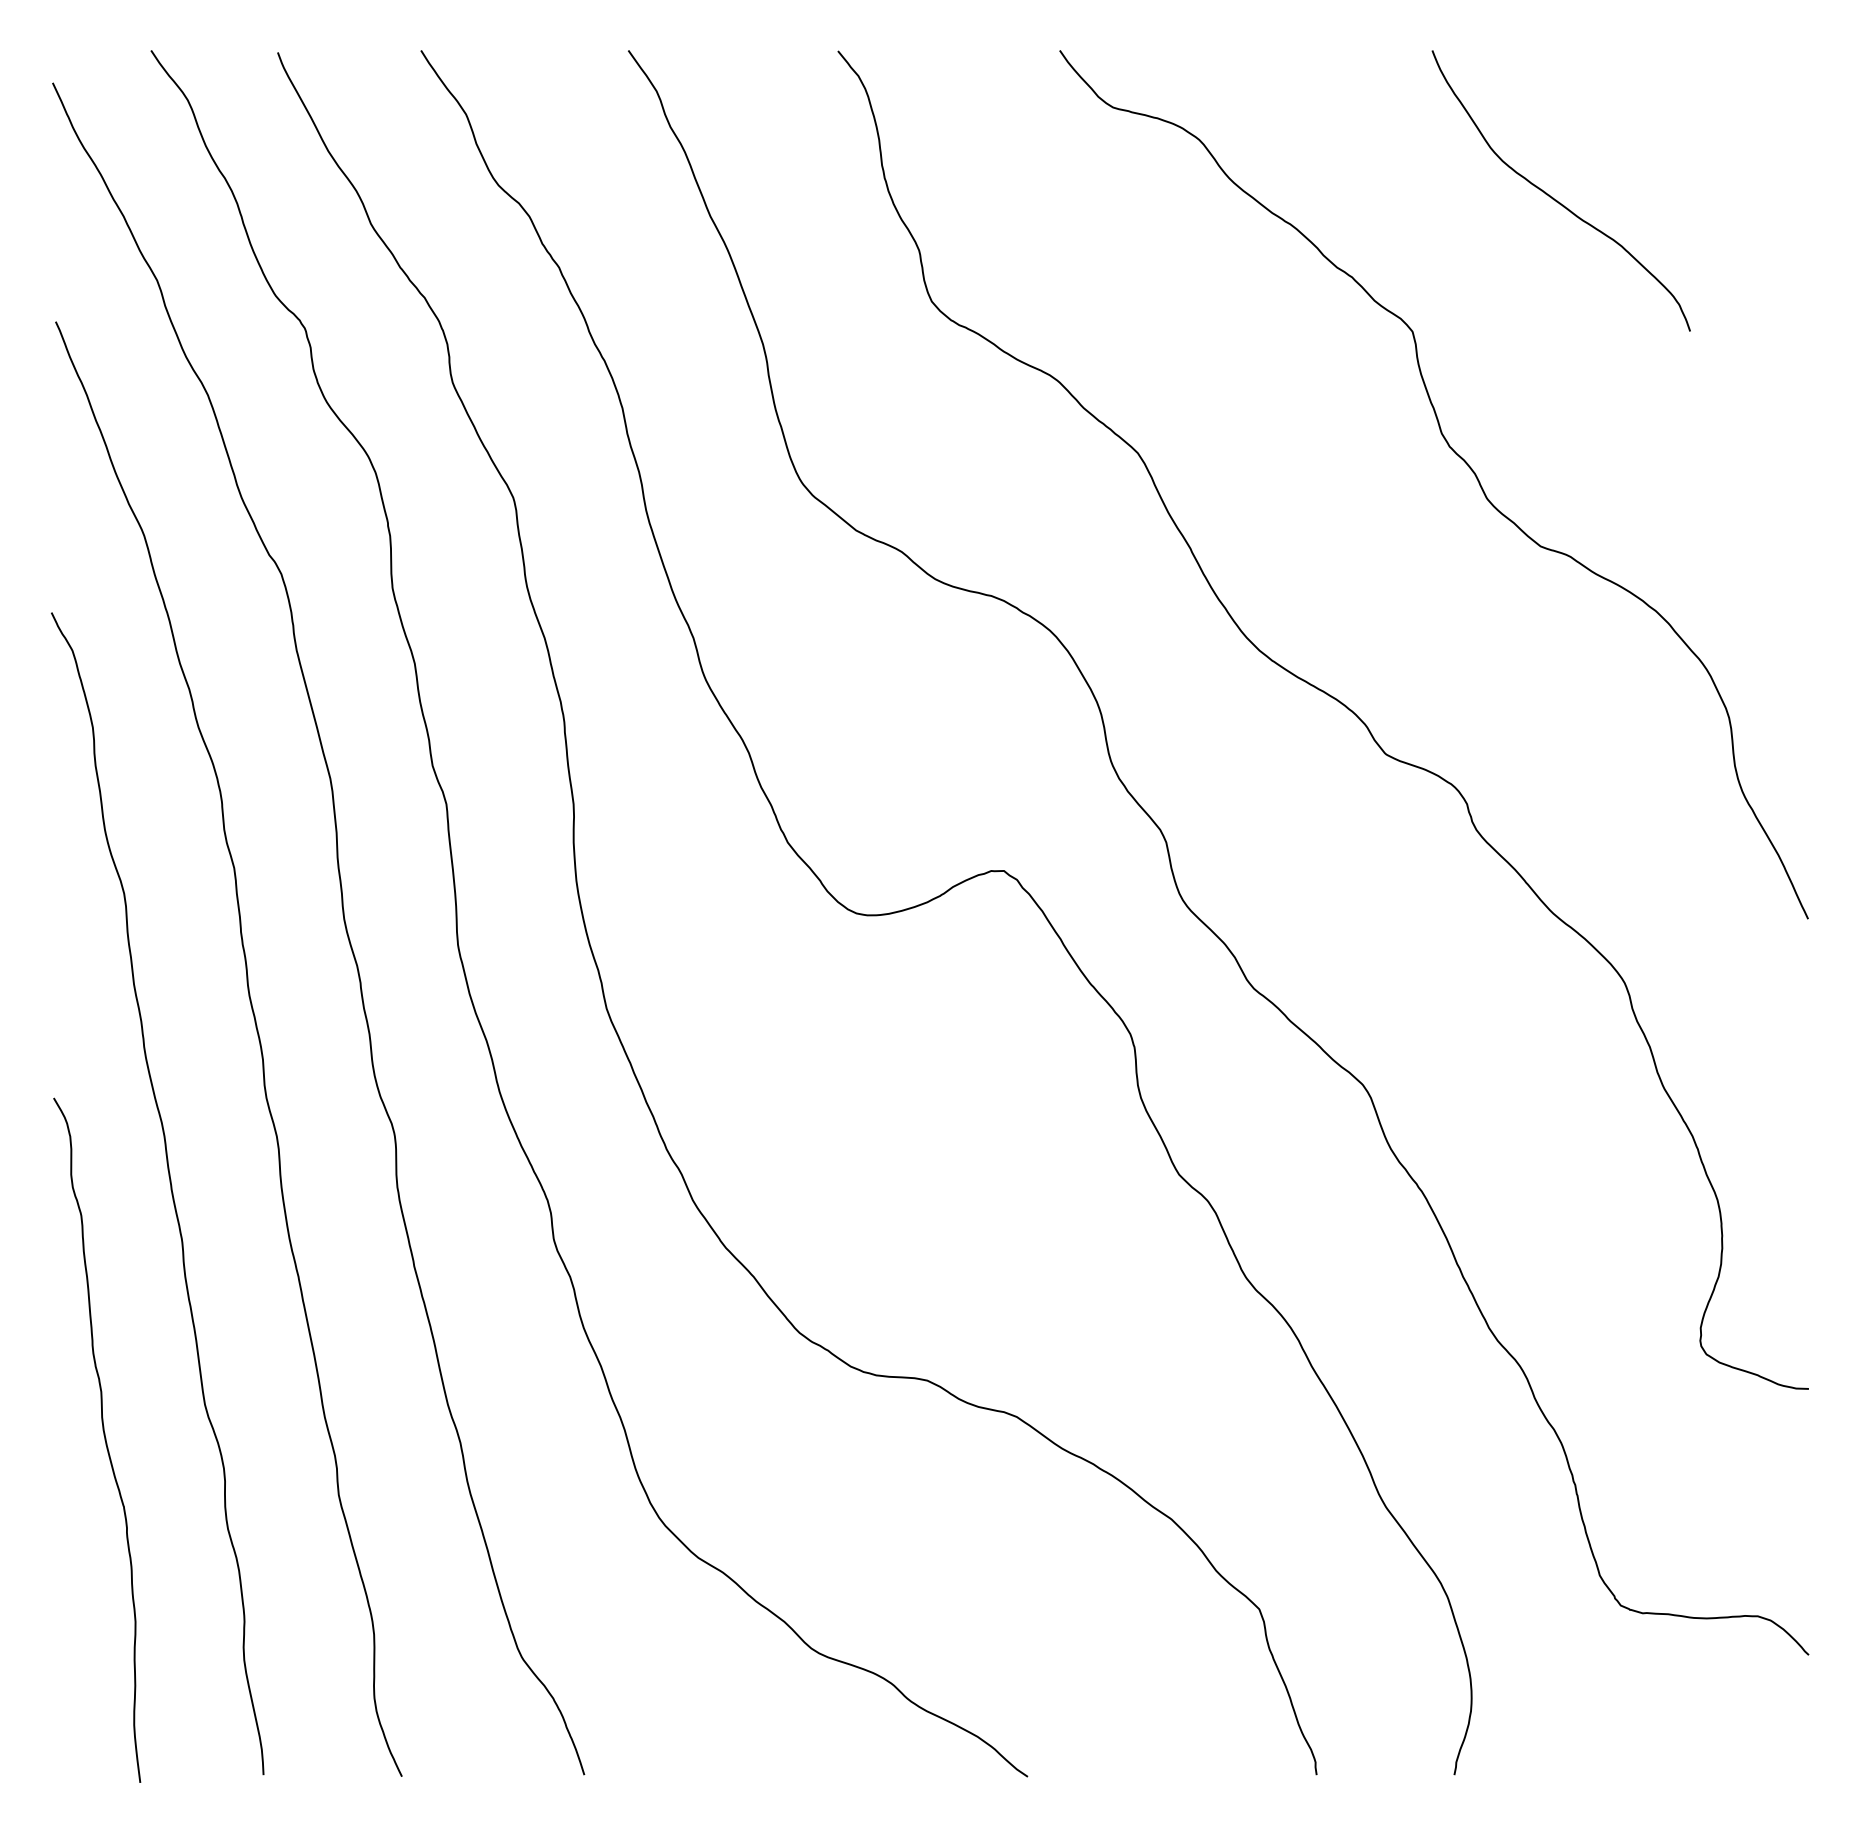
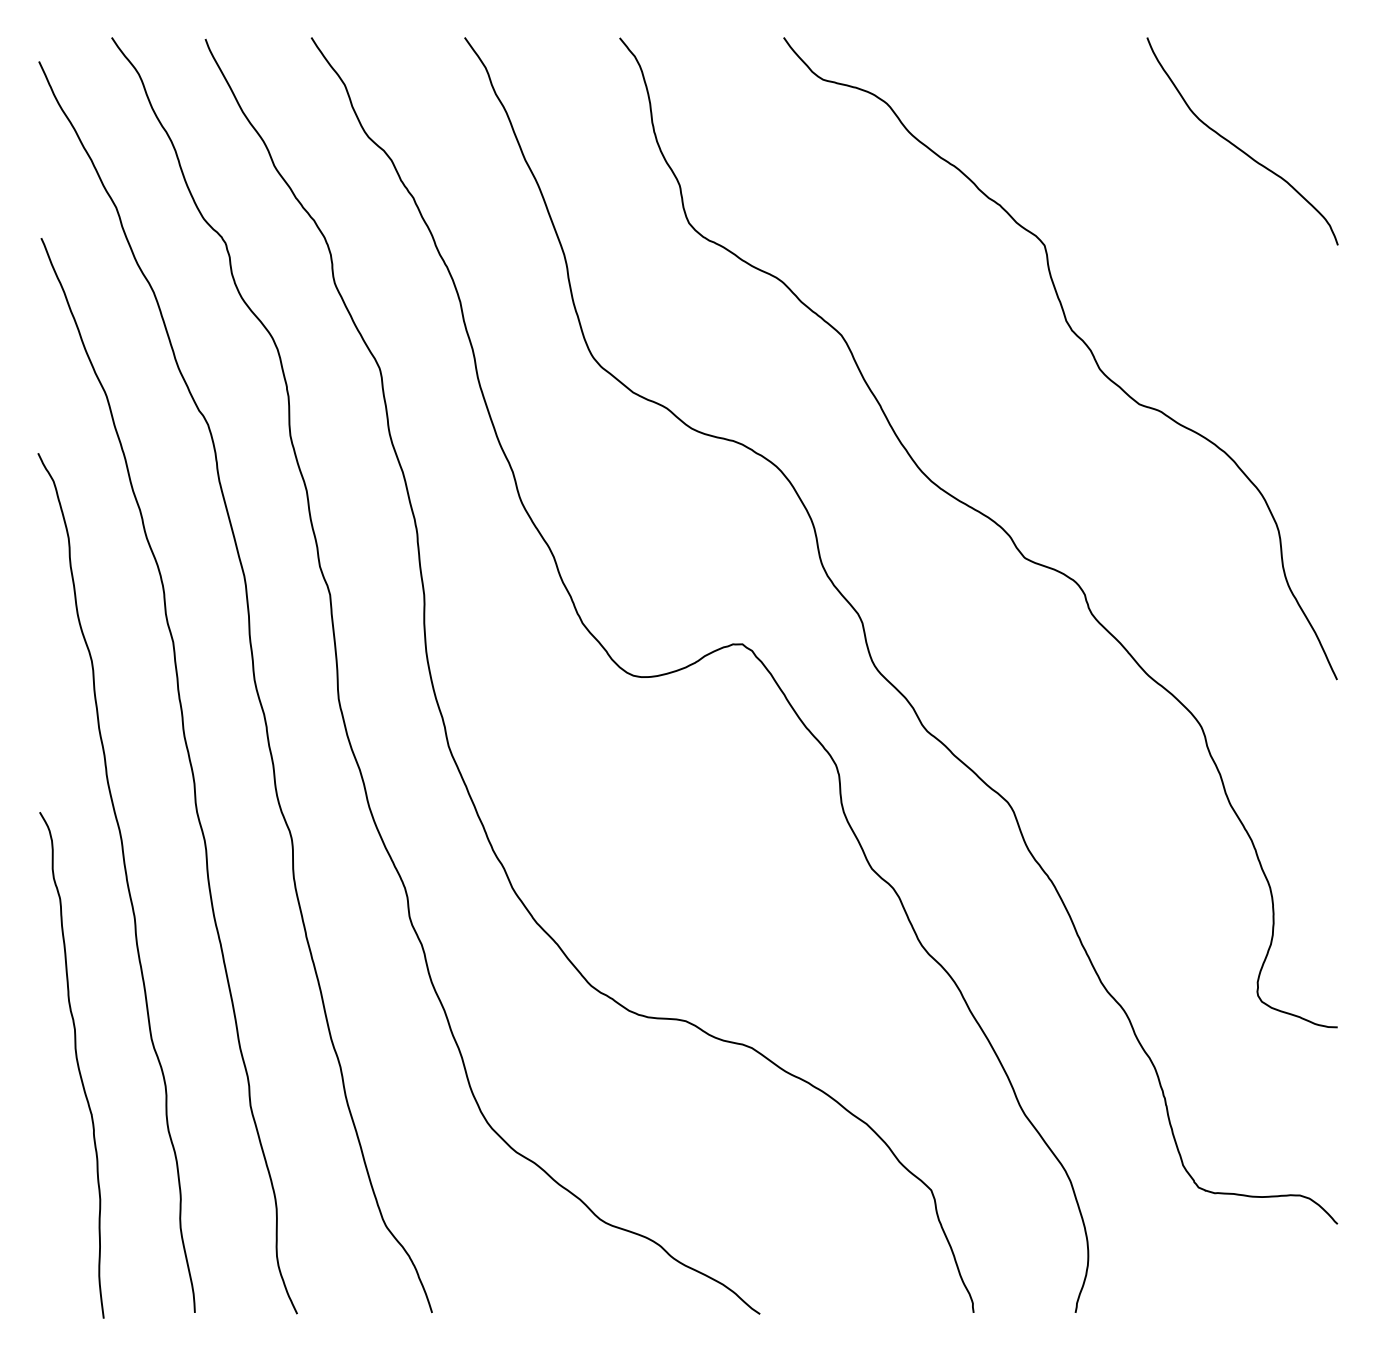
curve: (1556, 199) -> (1239, 147), moved

